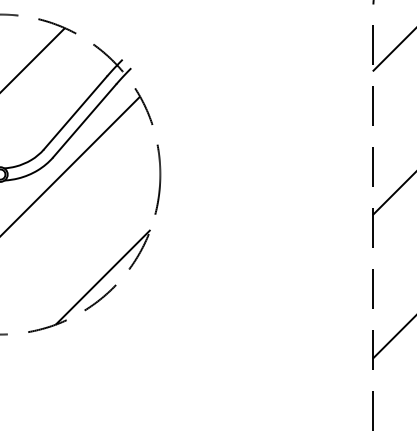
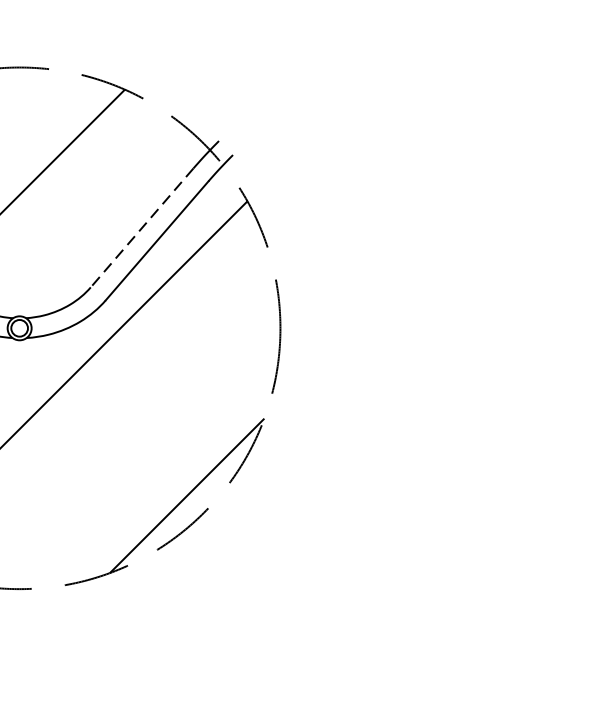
line: (75, 113) -> (142, 228), solid -> dashed

